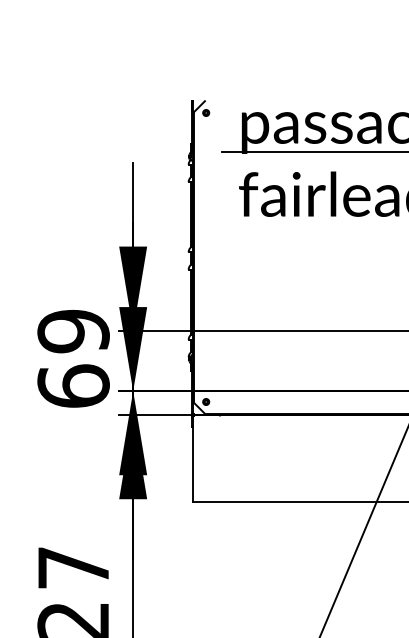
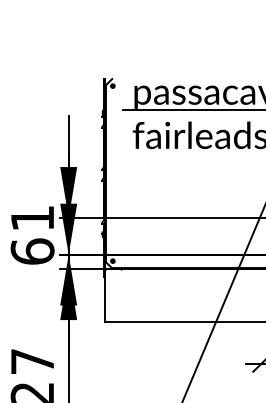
text: (73, 331) -> (32, 218), 69 -> 61

